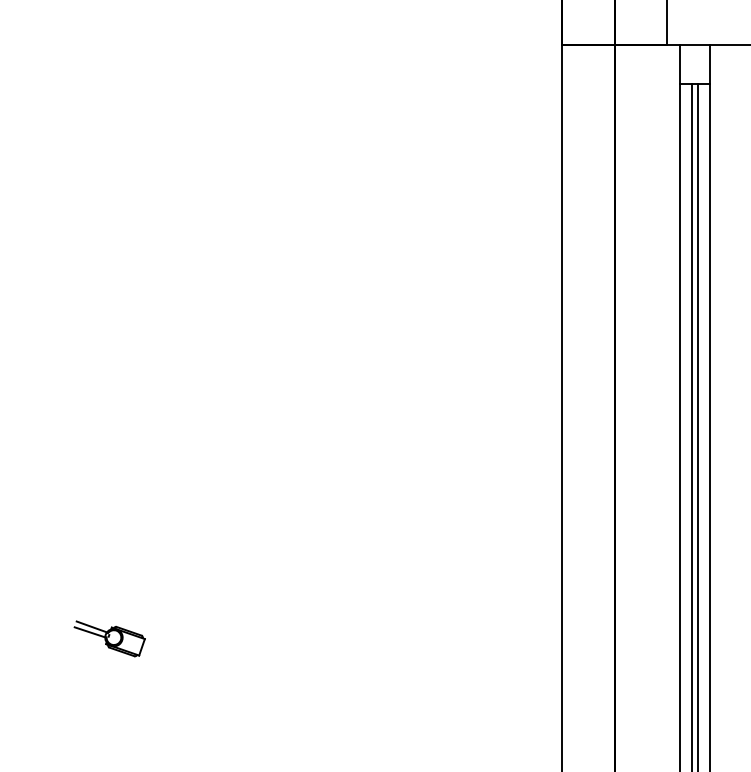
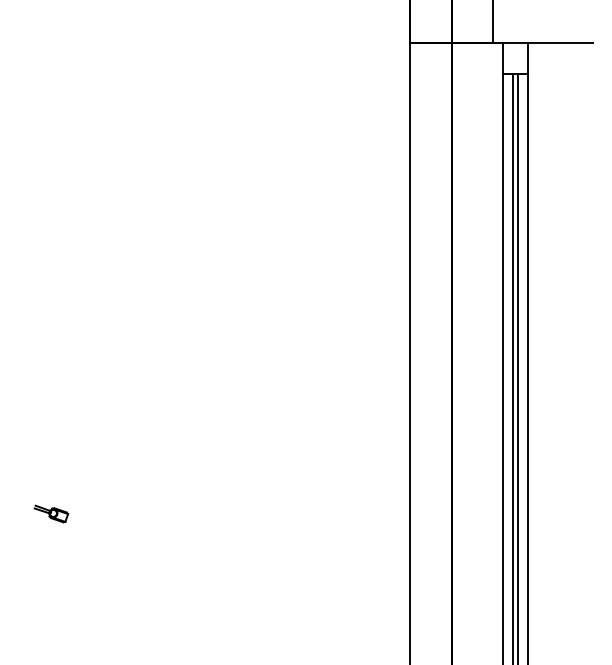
part: (109, 638) -> (51, 513), size x0.6

